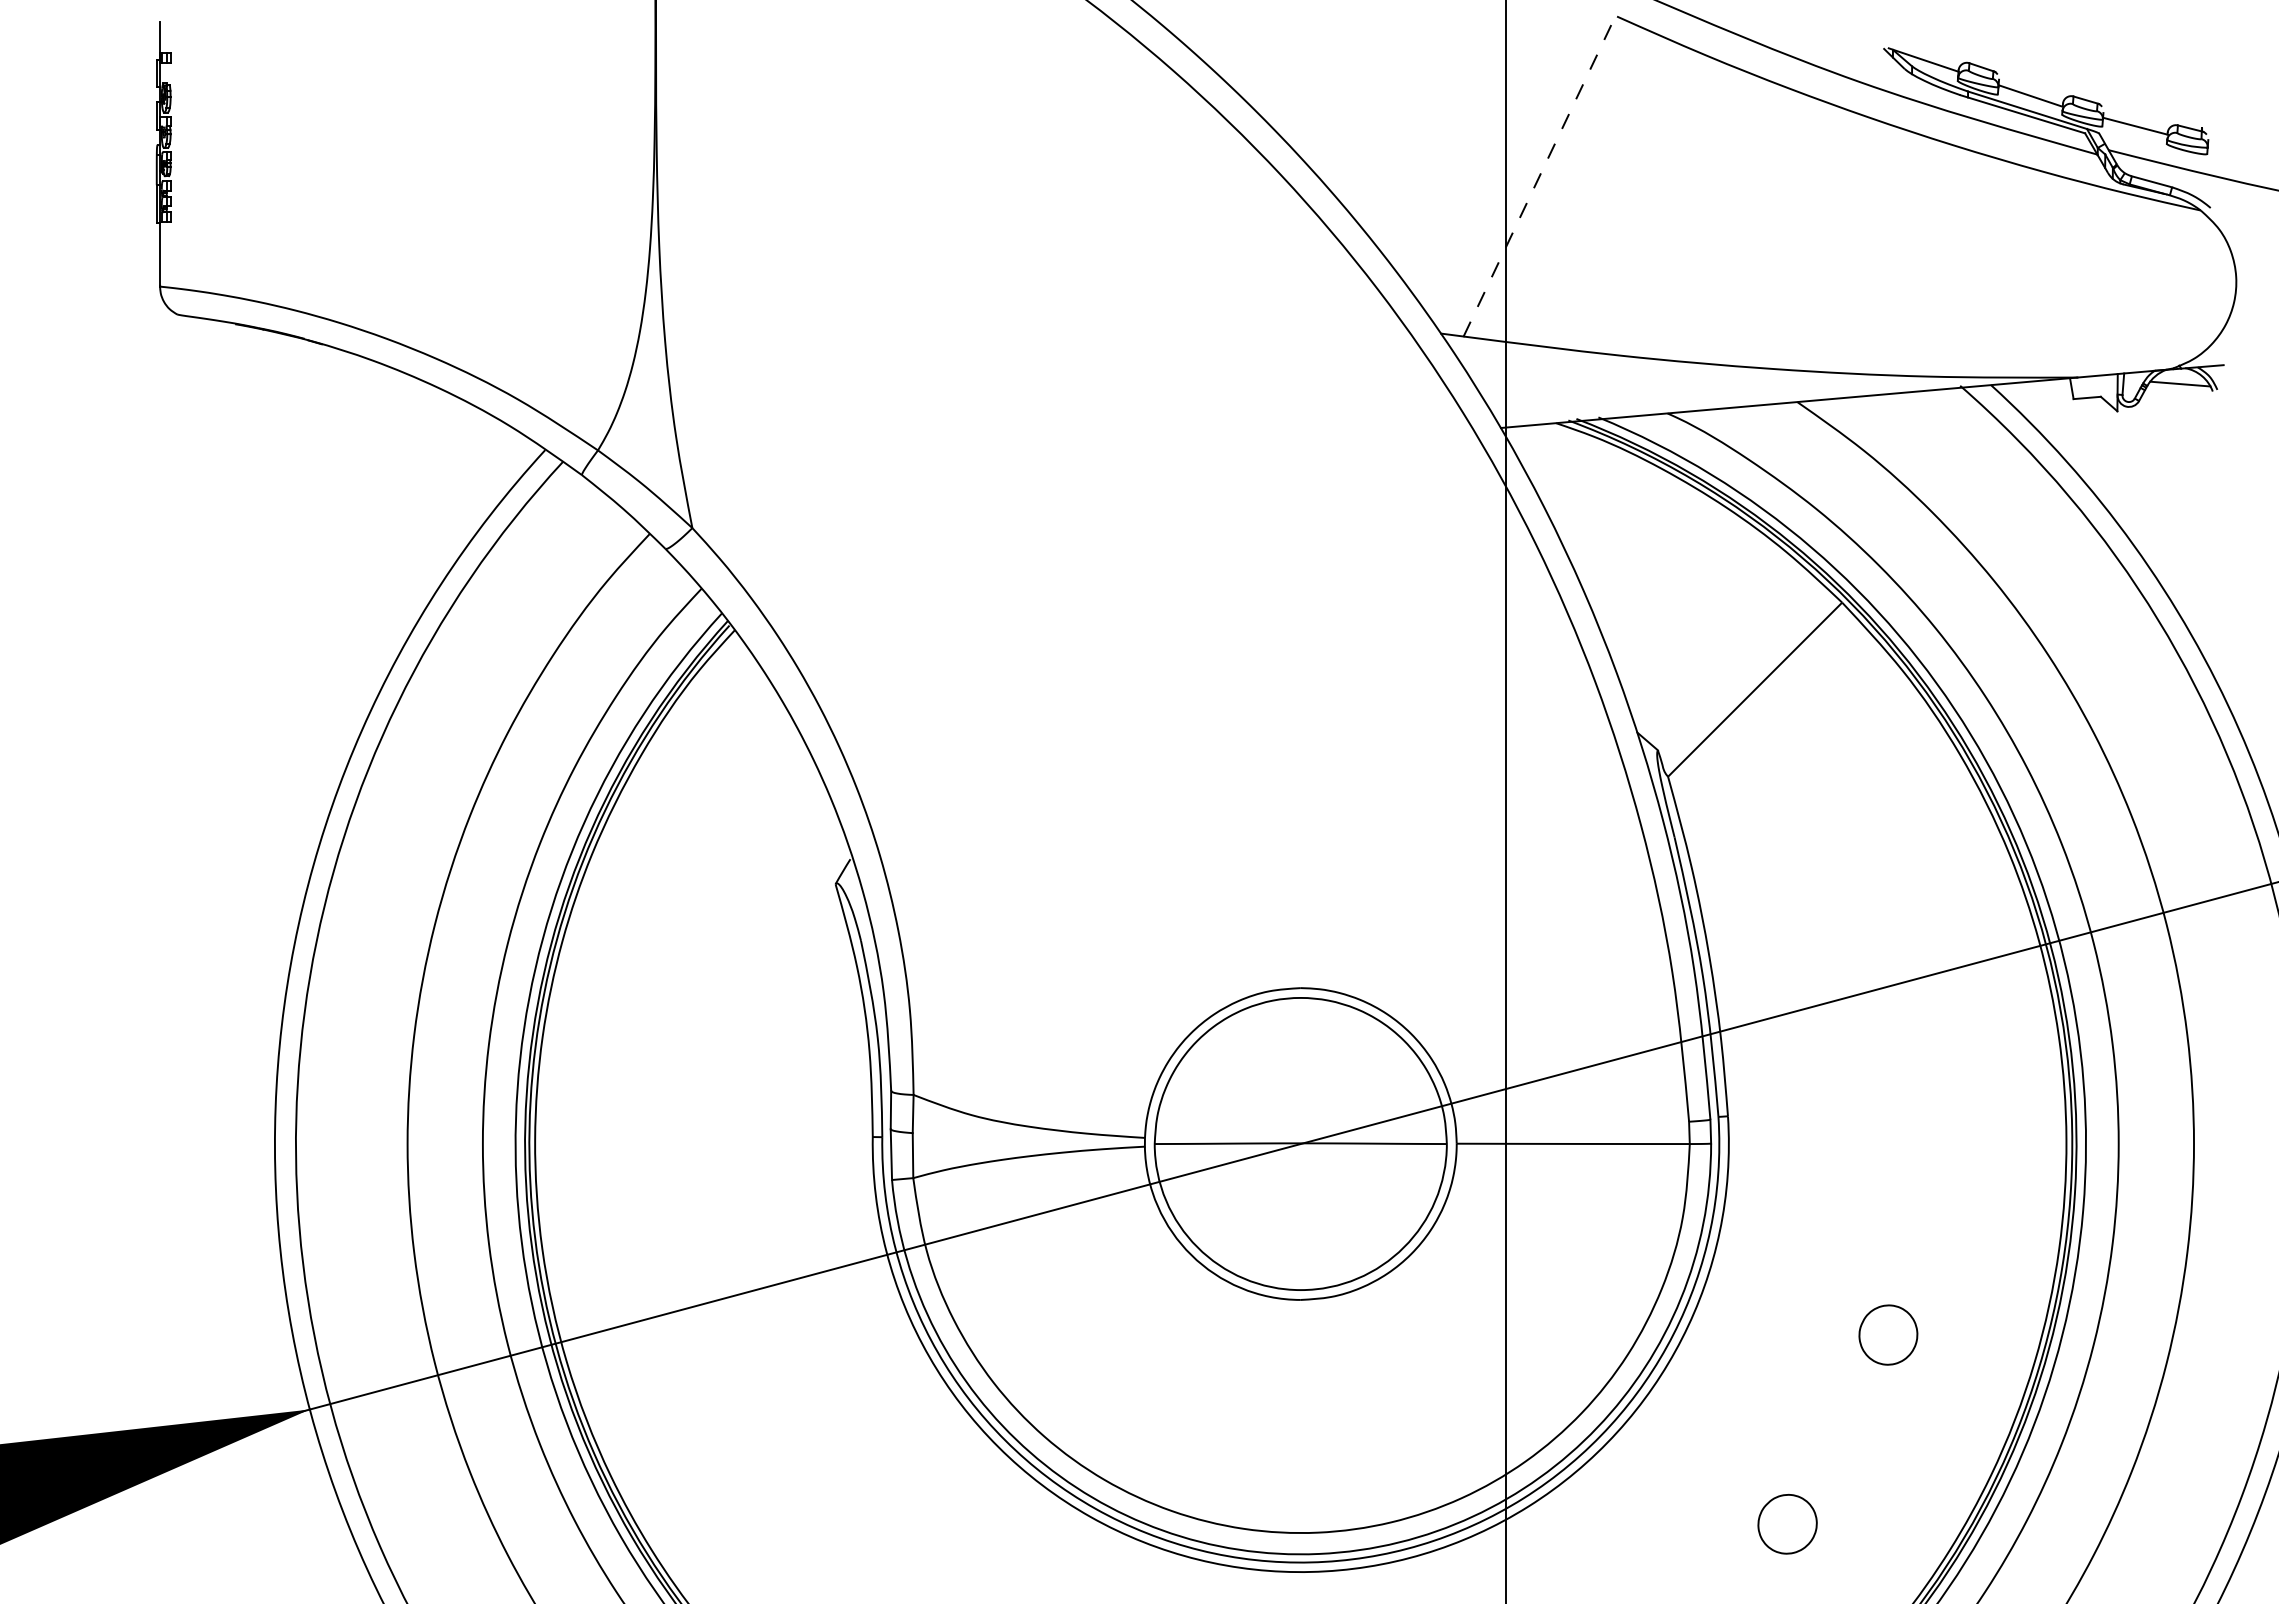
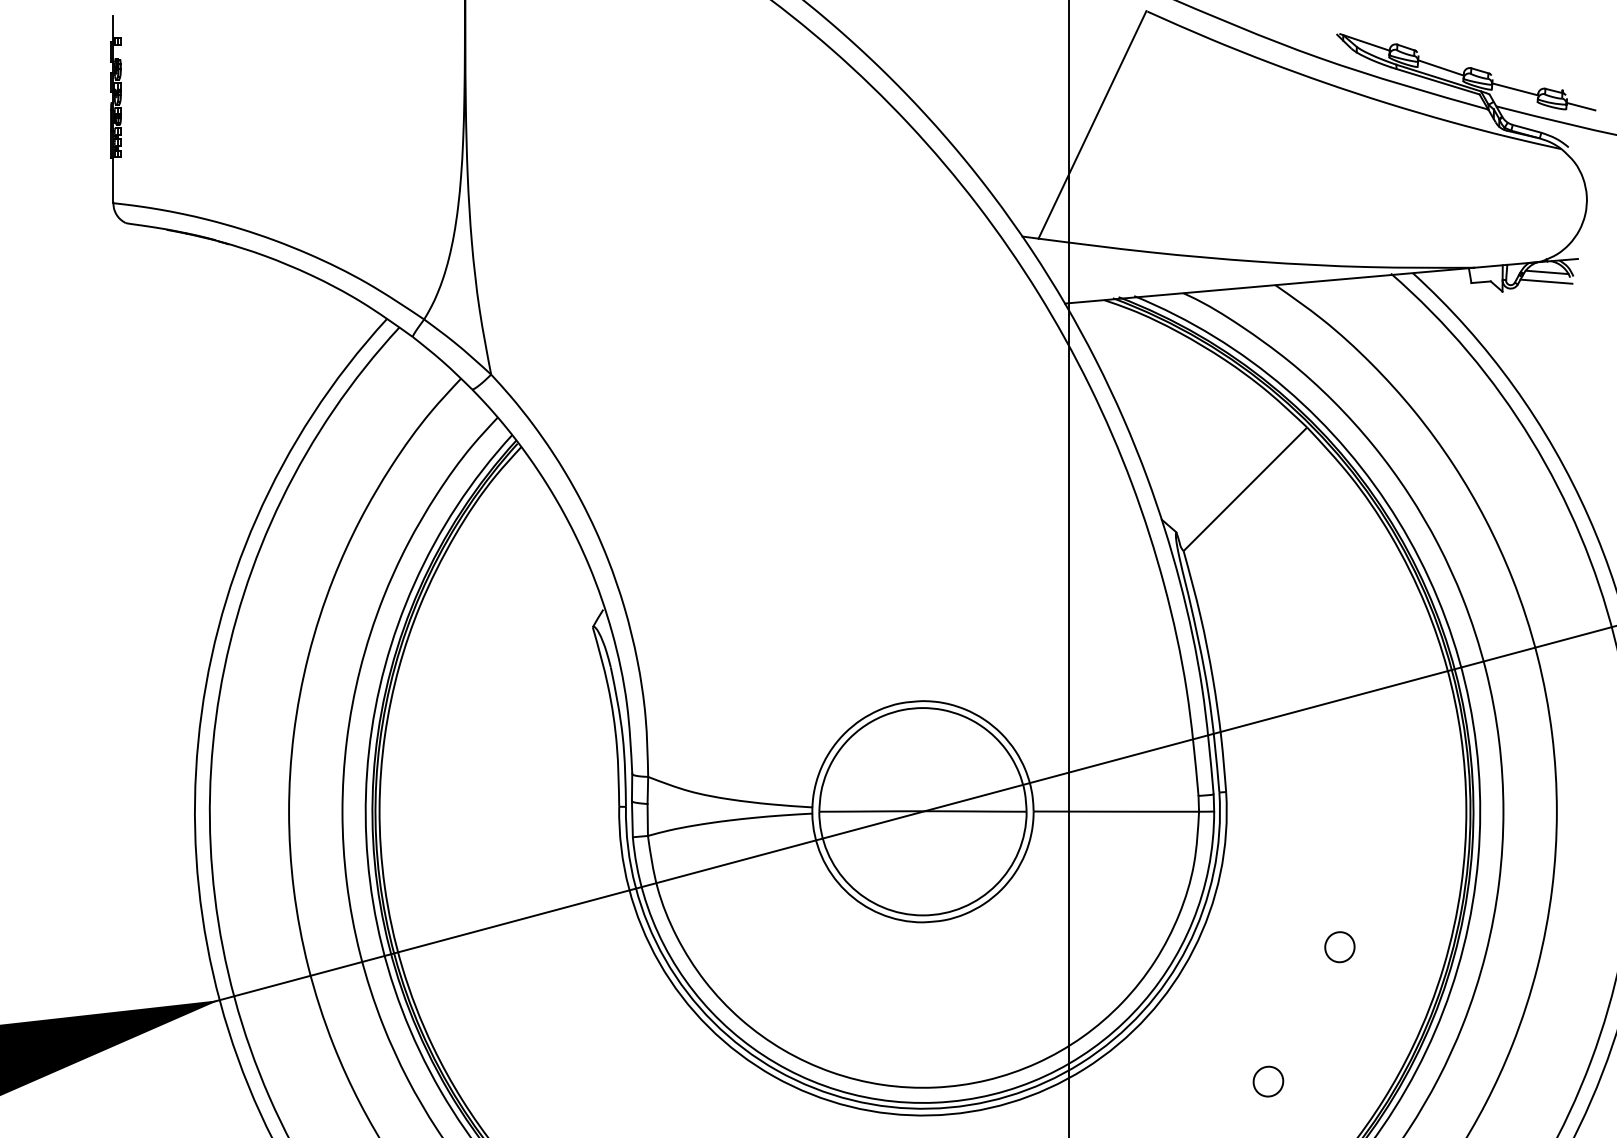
line: (2228, 150) -> (1581, 106), added
line: (1539, 175) -> (1092, 124), dashed -> solid
line: (2178, 397) -> (1545, 281), added
part: (1887, 1334) -> (1339, 946), size x0.71
part: (1787, 1524) -> (1268, 1081), size x0.71

